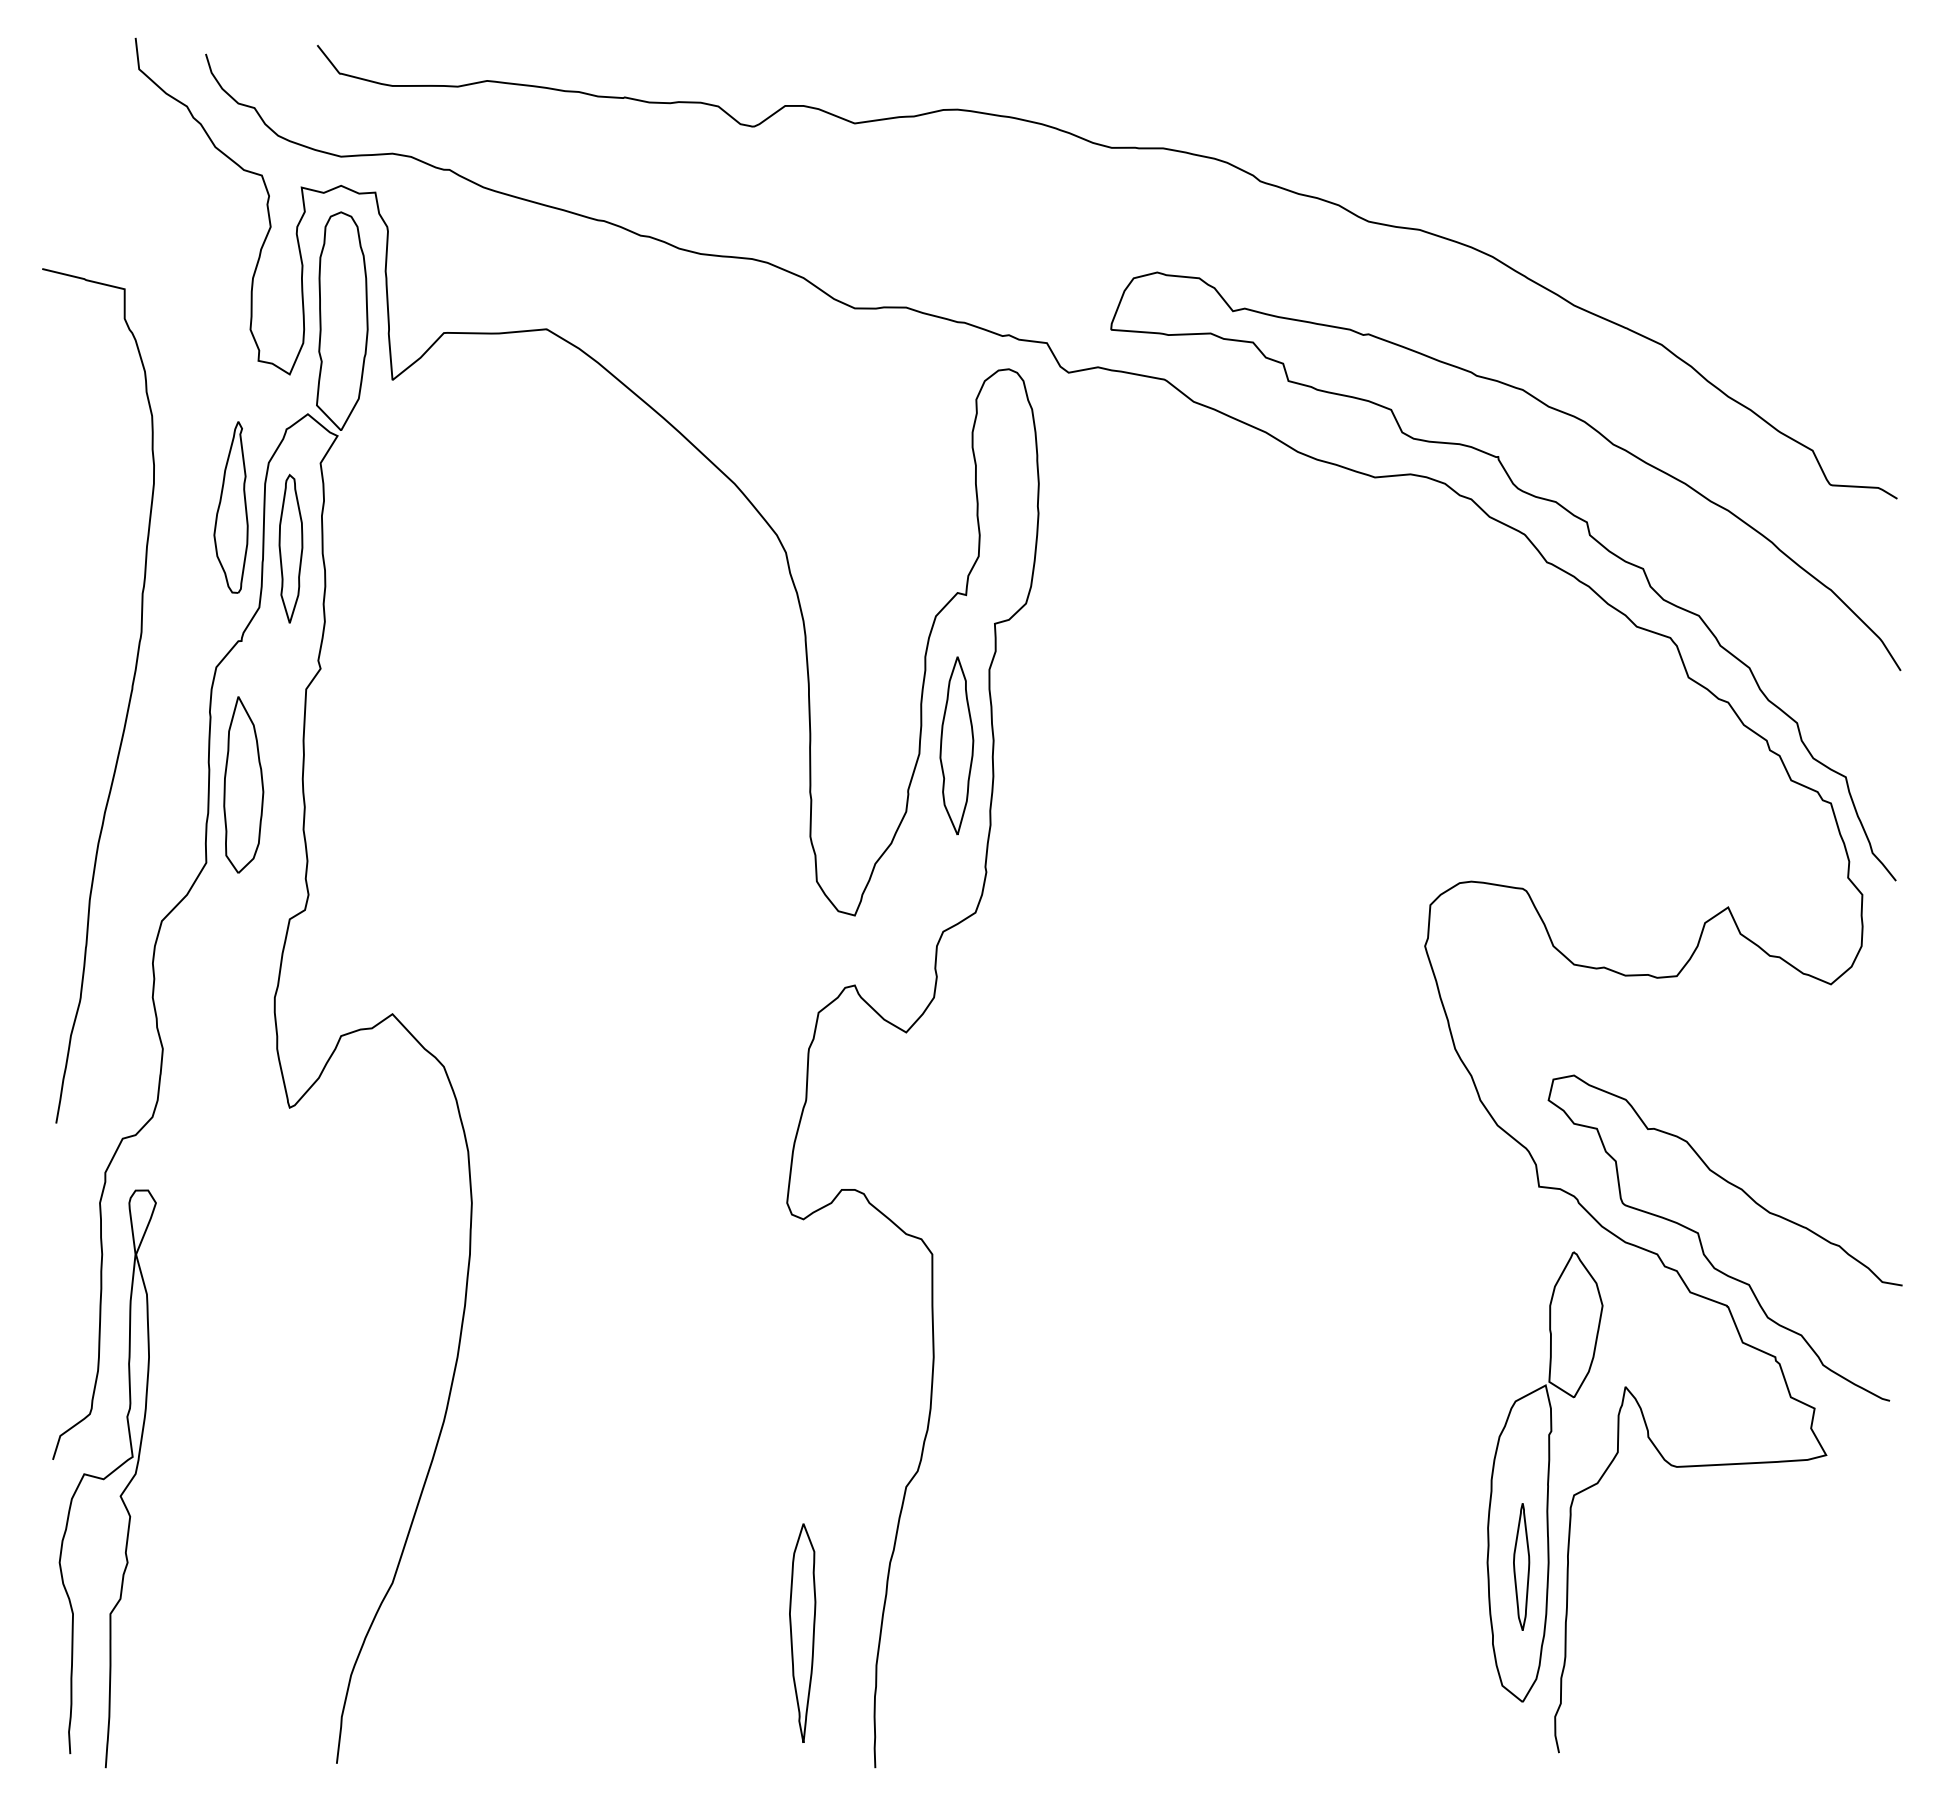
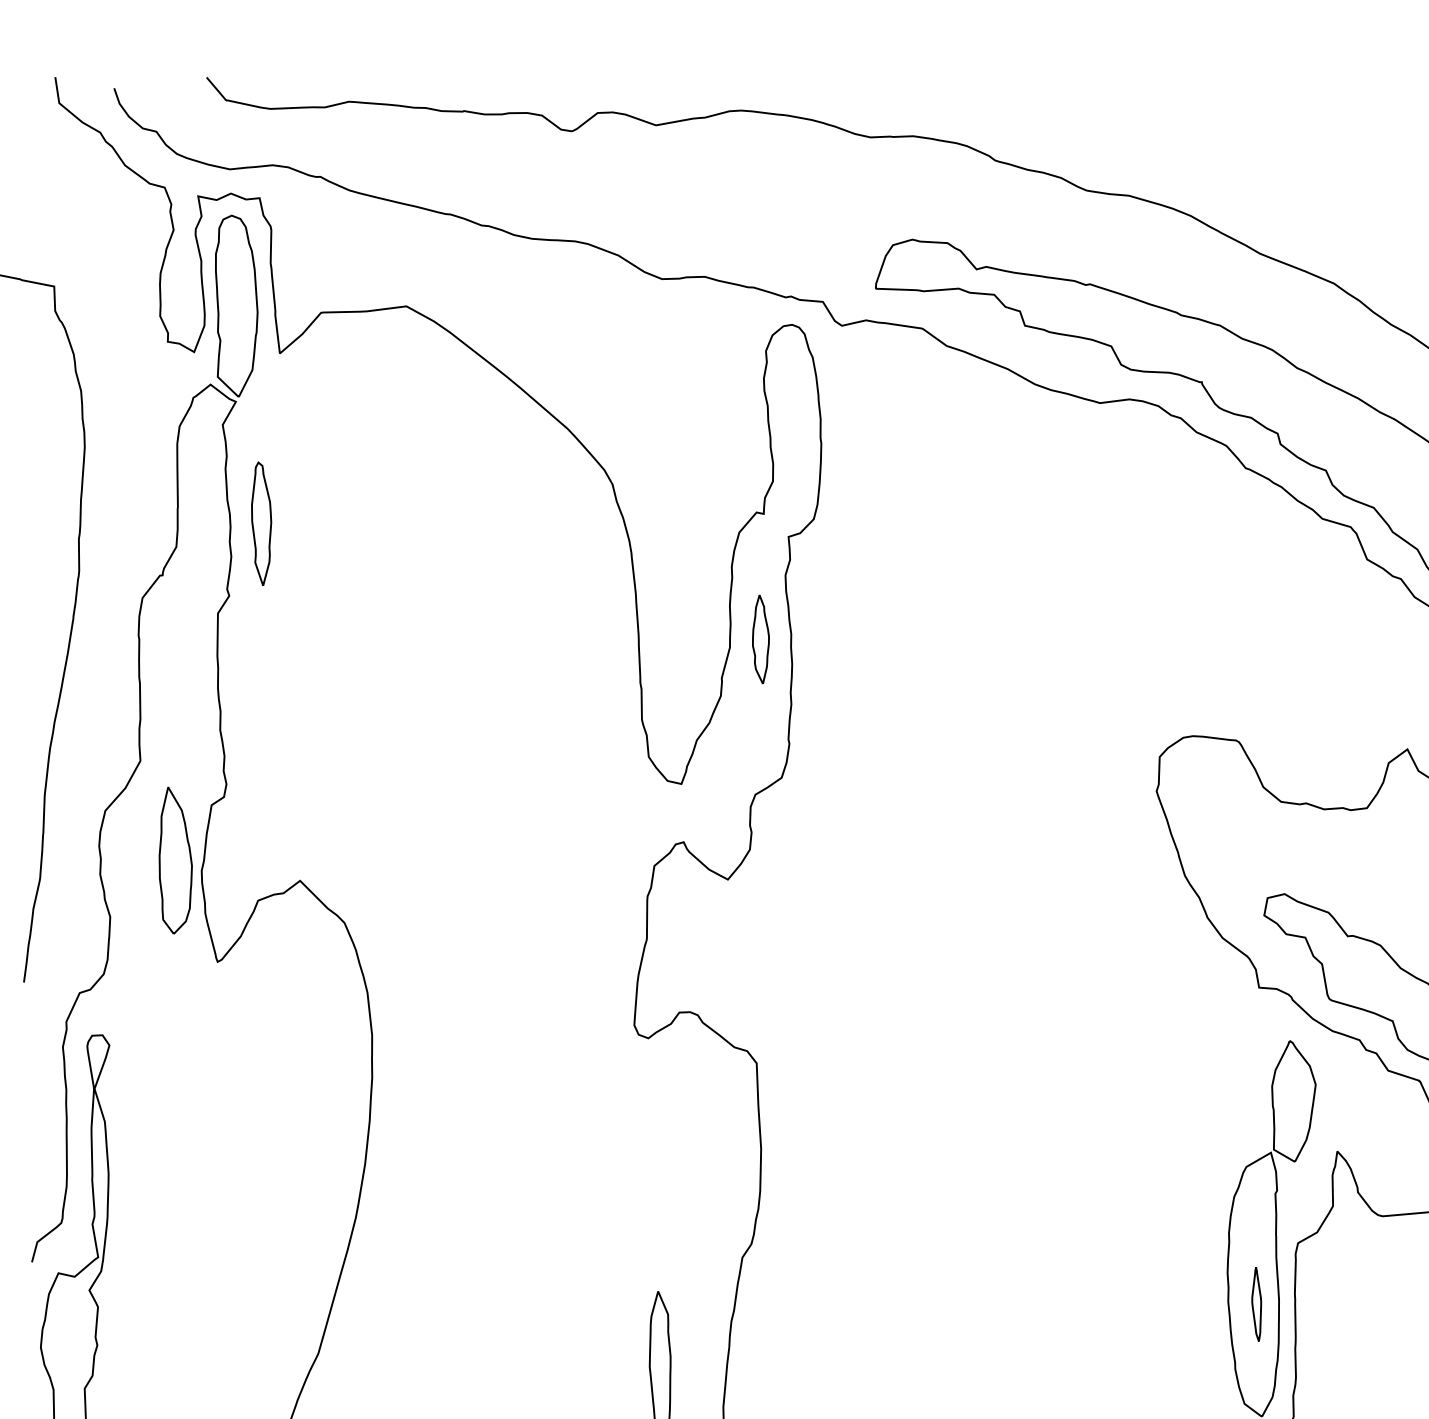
part: (230, 507) -> (149, 464), removed
part: (290, 548) -> (261, 523), moved
part: (956, 745) -> (760, 639), size x0.6
part: (243, 784) -> (175, 860), moved
part: (1521, 1566) -> (1256, 1304), size x0.7

